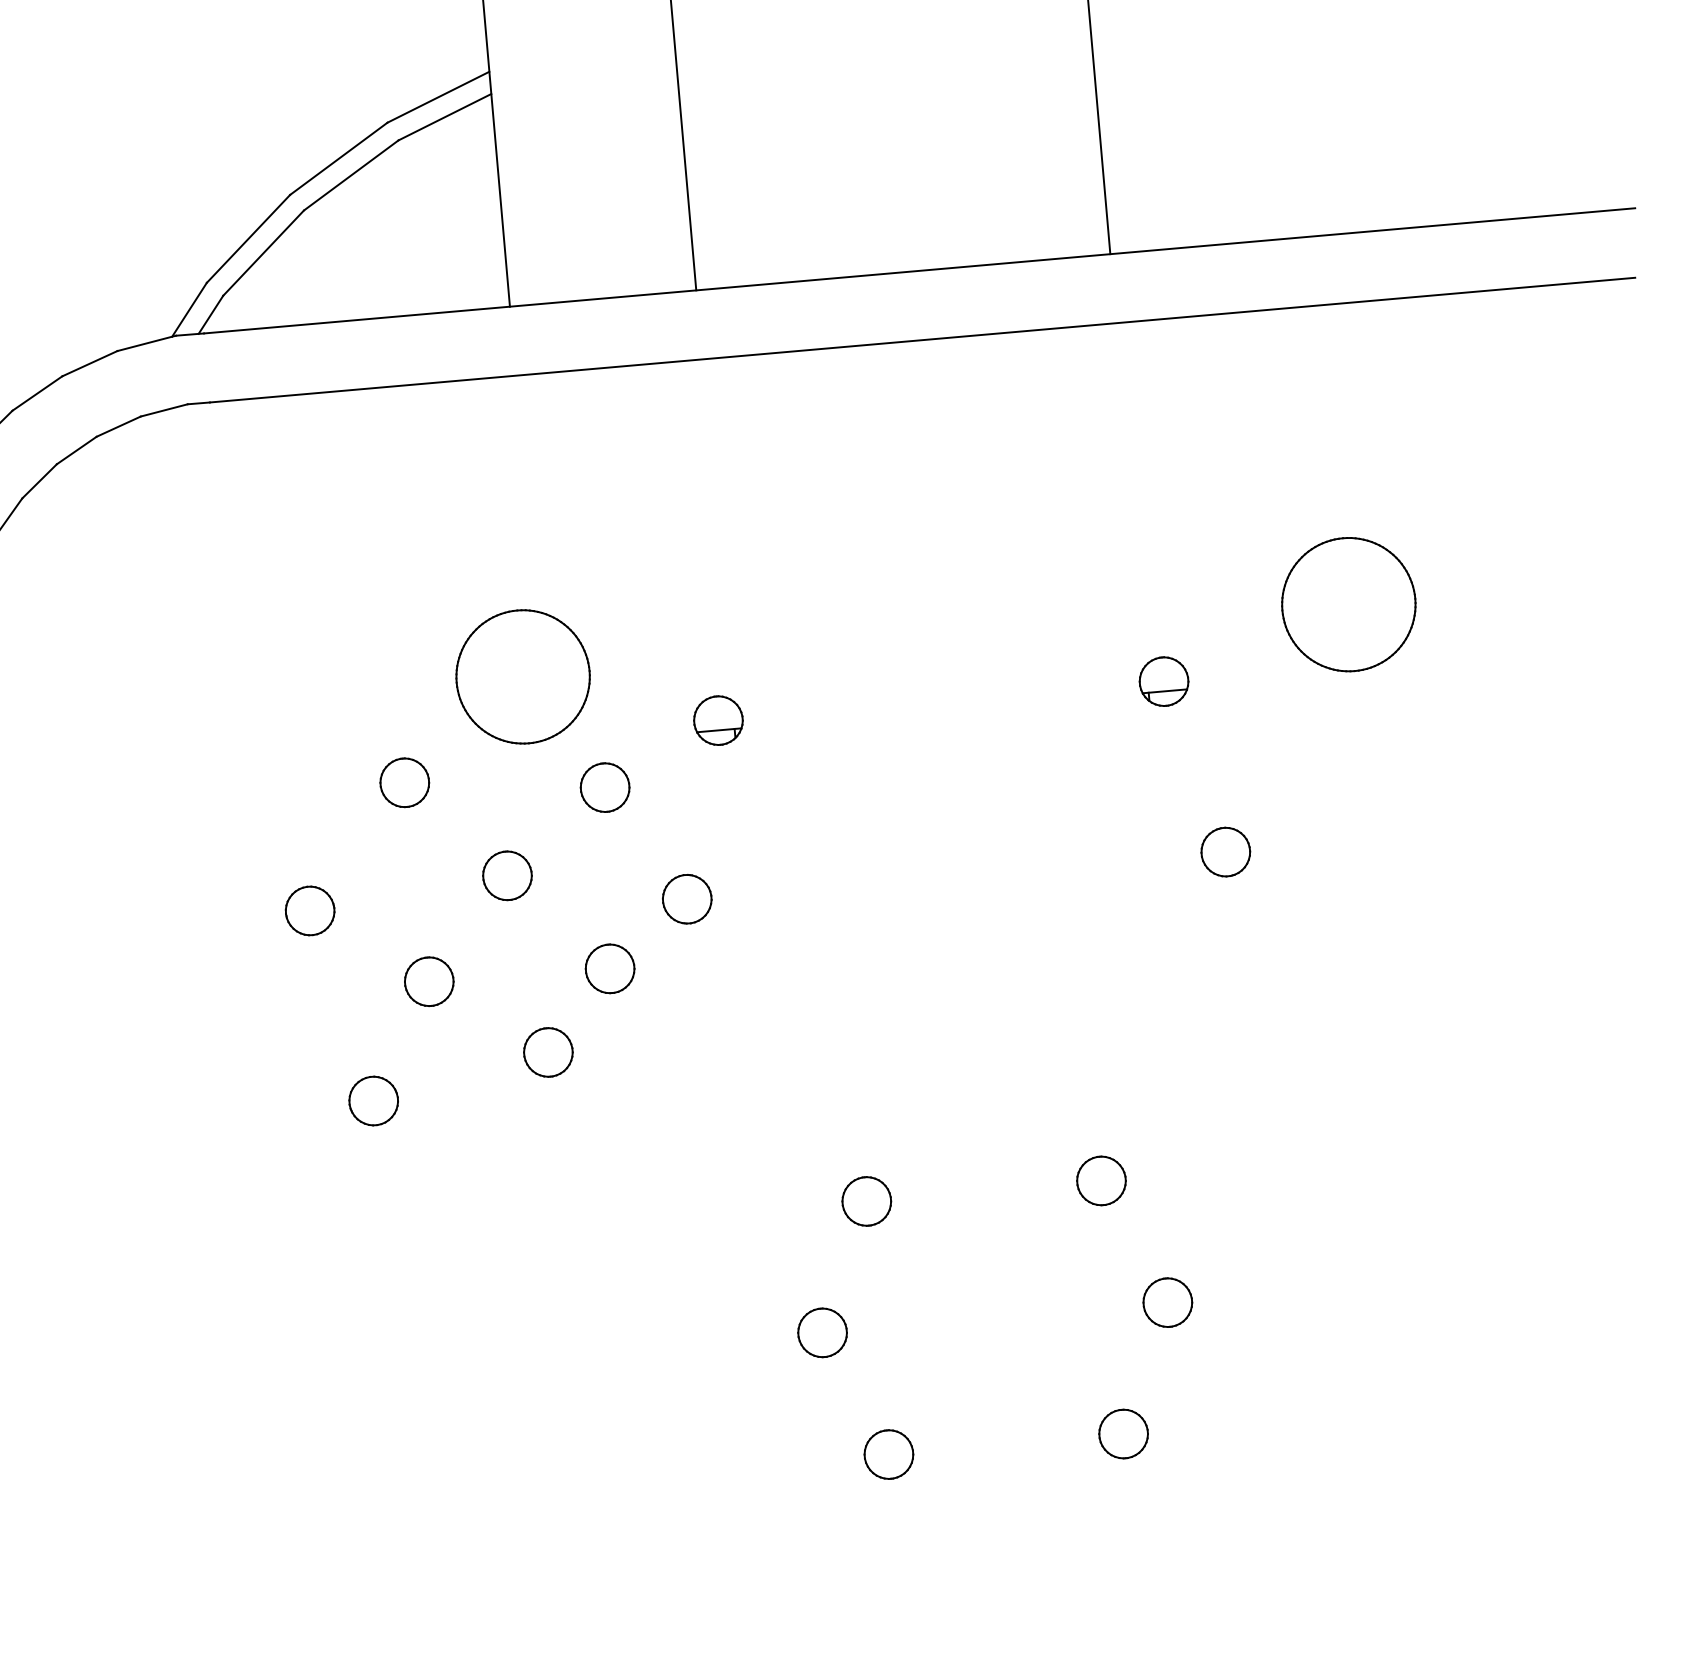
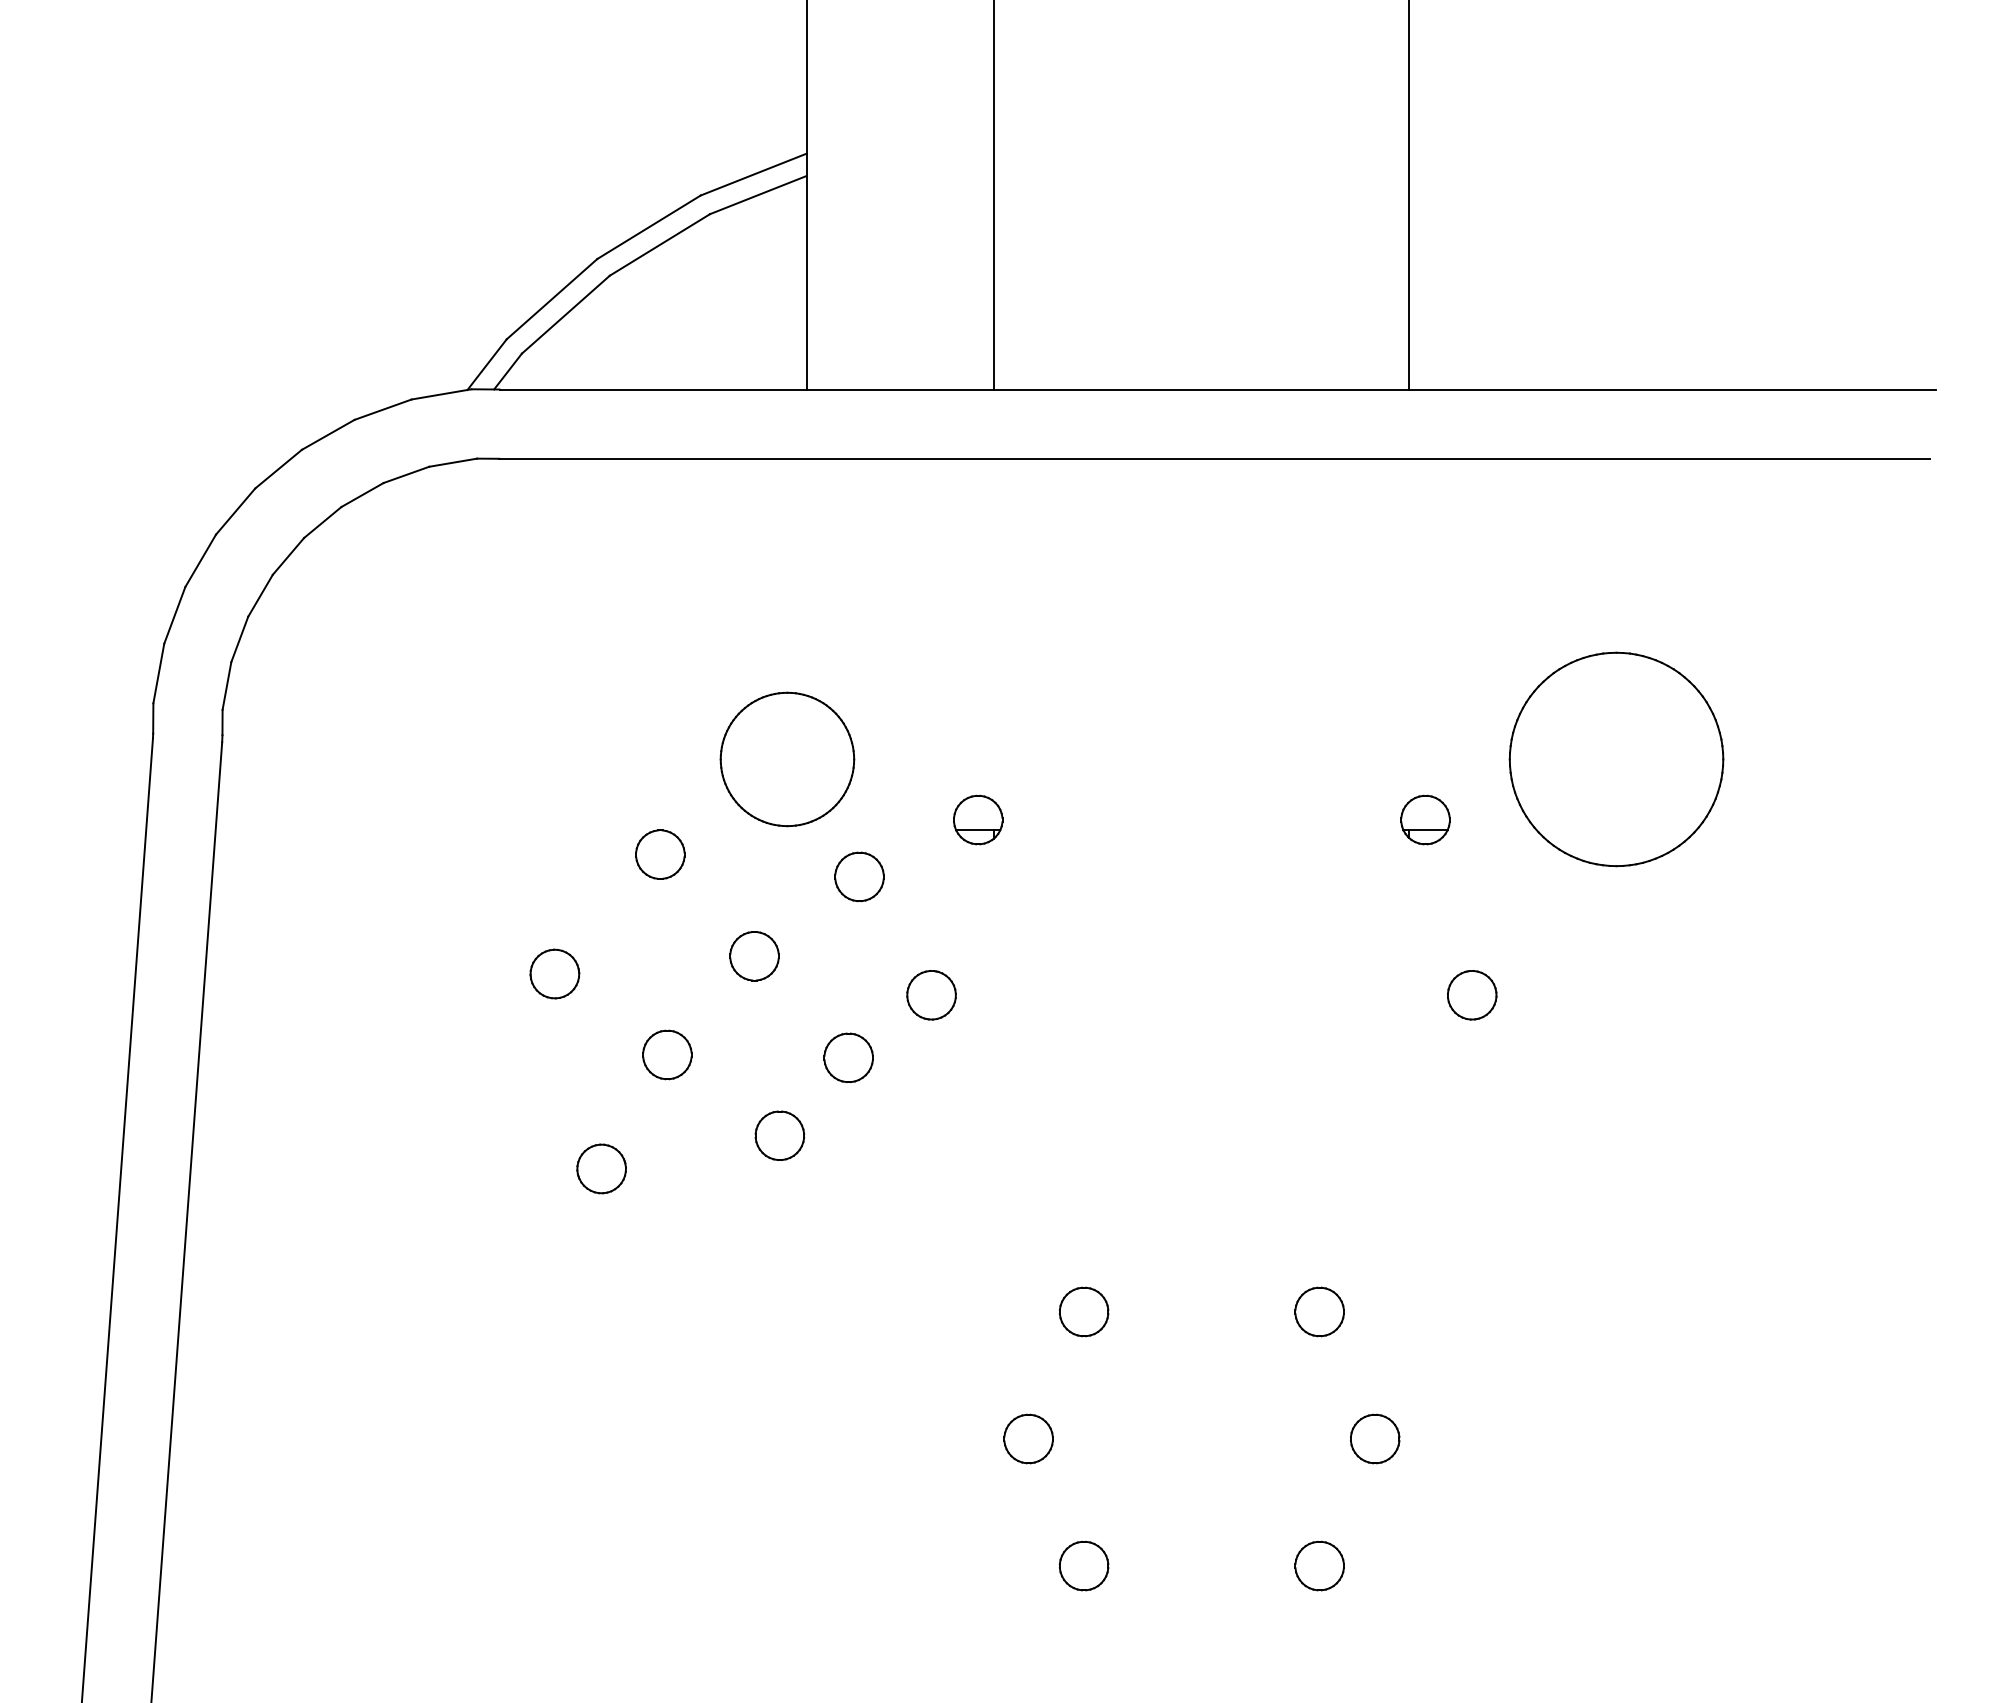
part: (1348, 604) -> (1615, 759), size x1.6

